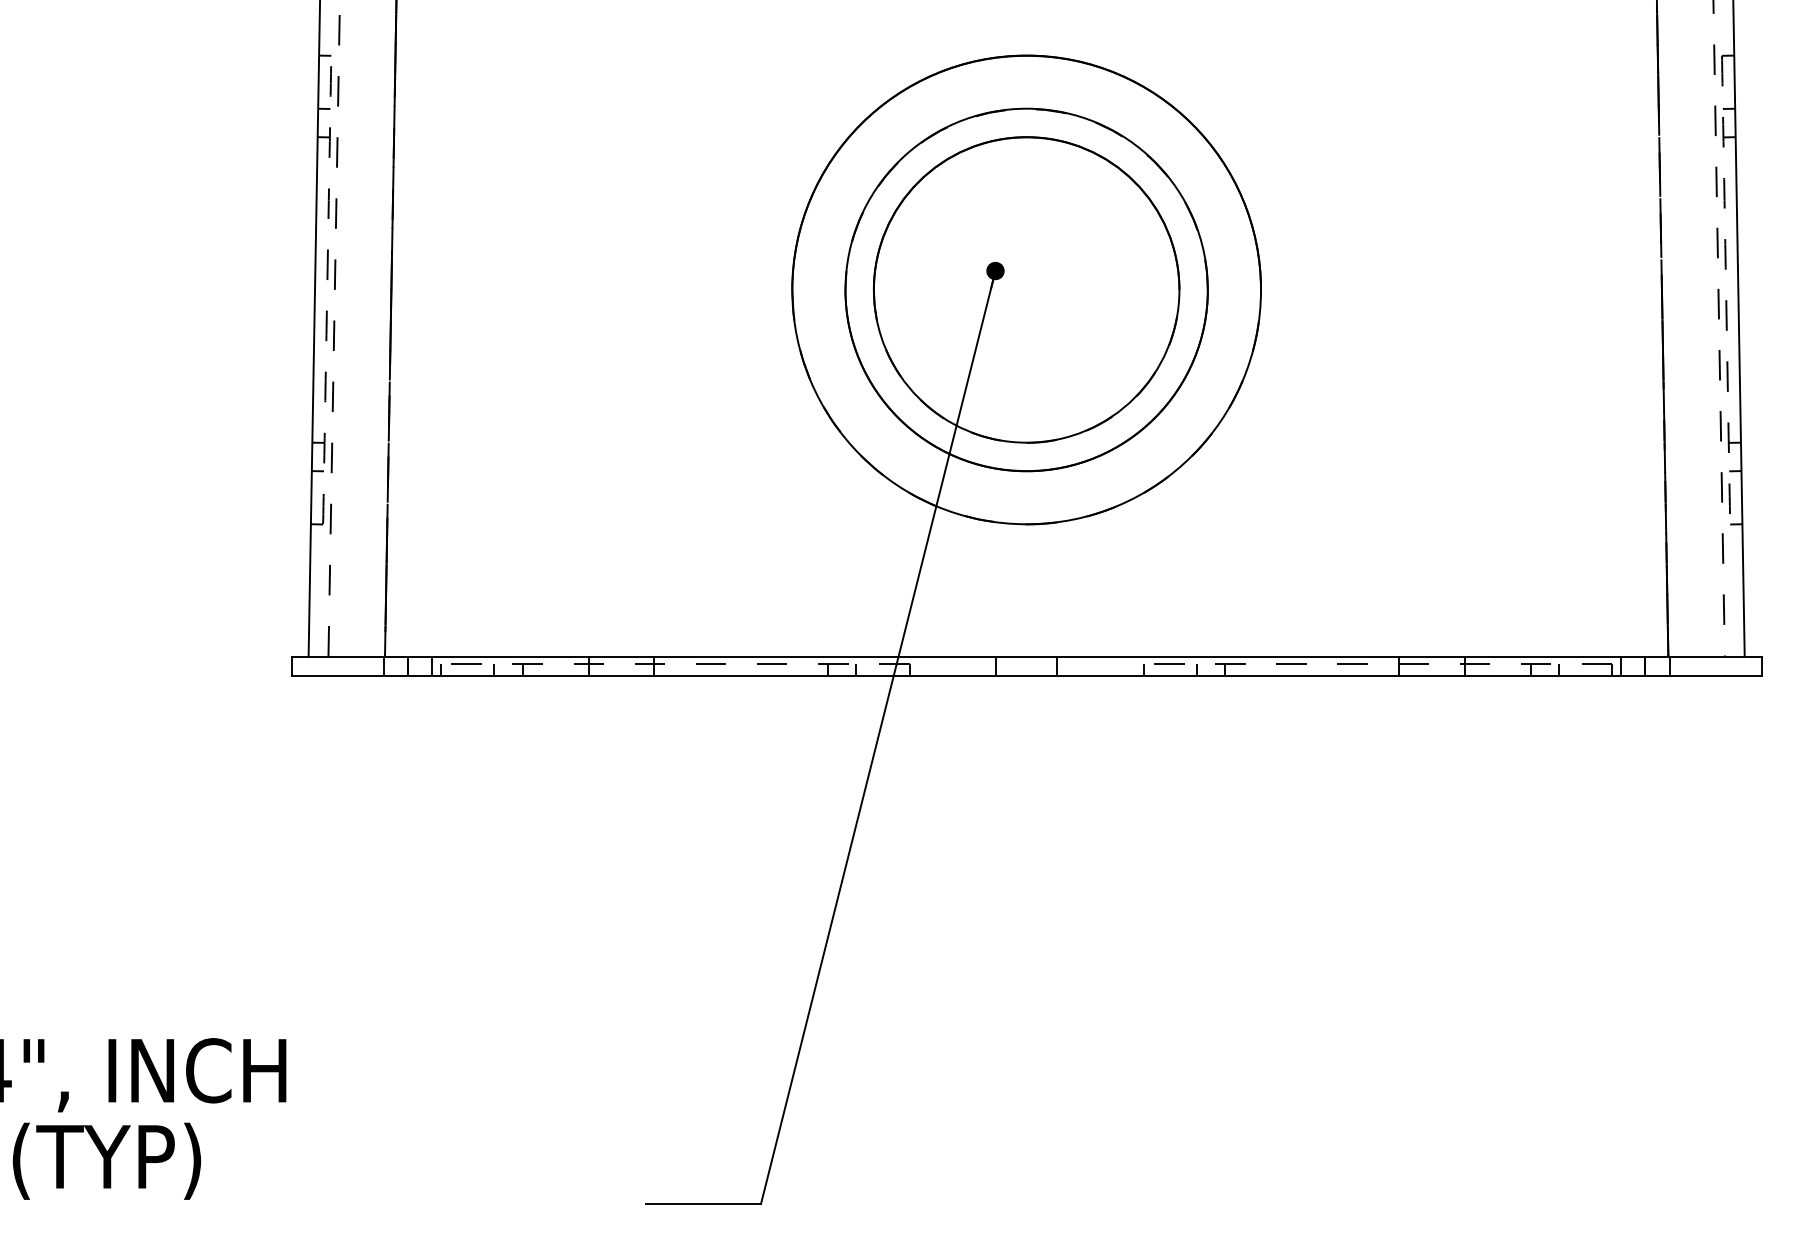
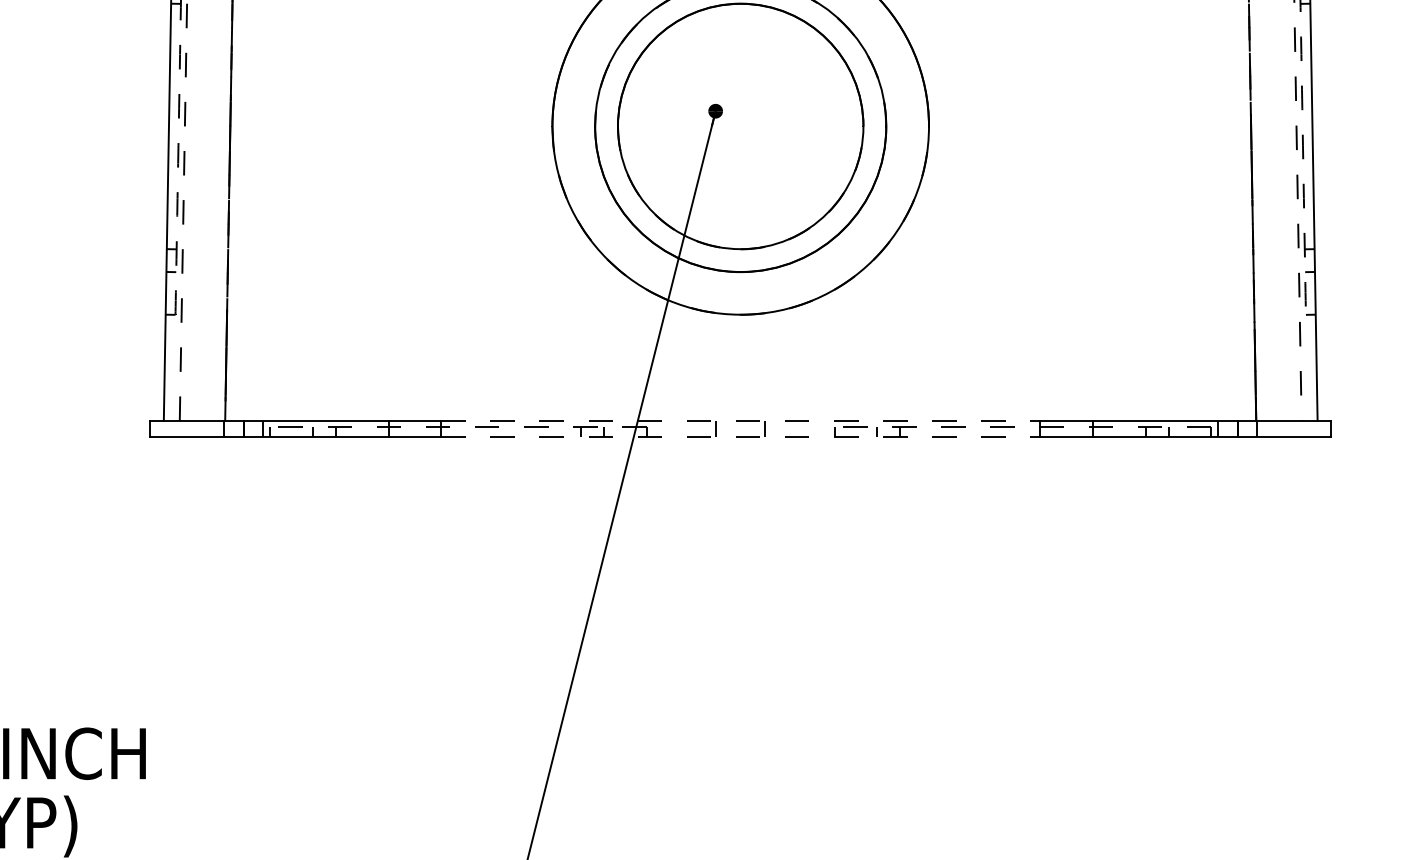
line: (1026, 656) -> (740, 420), solid -> dashed
line: (1026, 676) -> (740, 437), solid -> dashed

